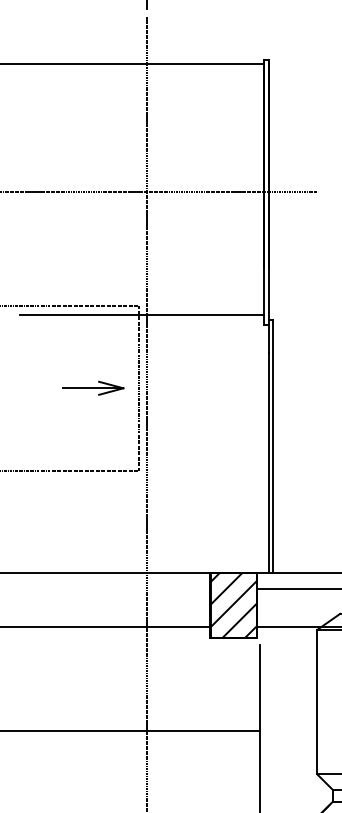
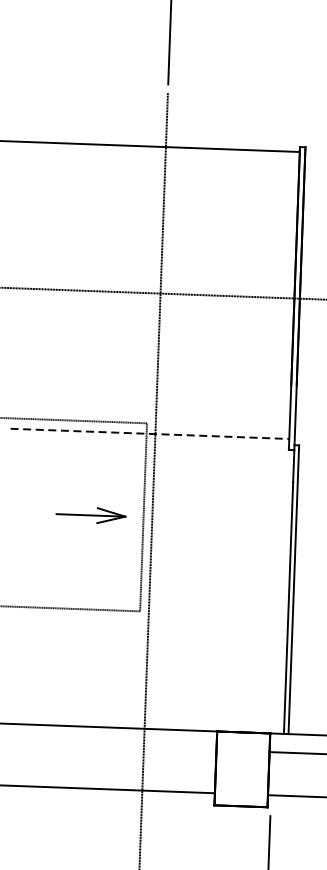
line: (142, 315) -> (150, 434), solid -> dashed
hatch: (233, 604) -> (242, 768), removed

